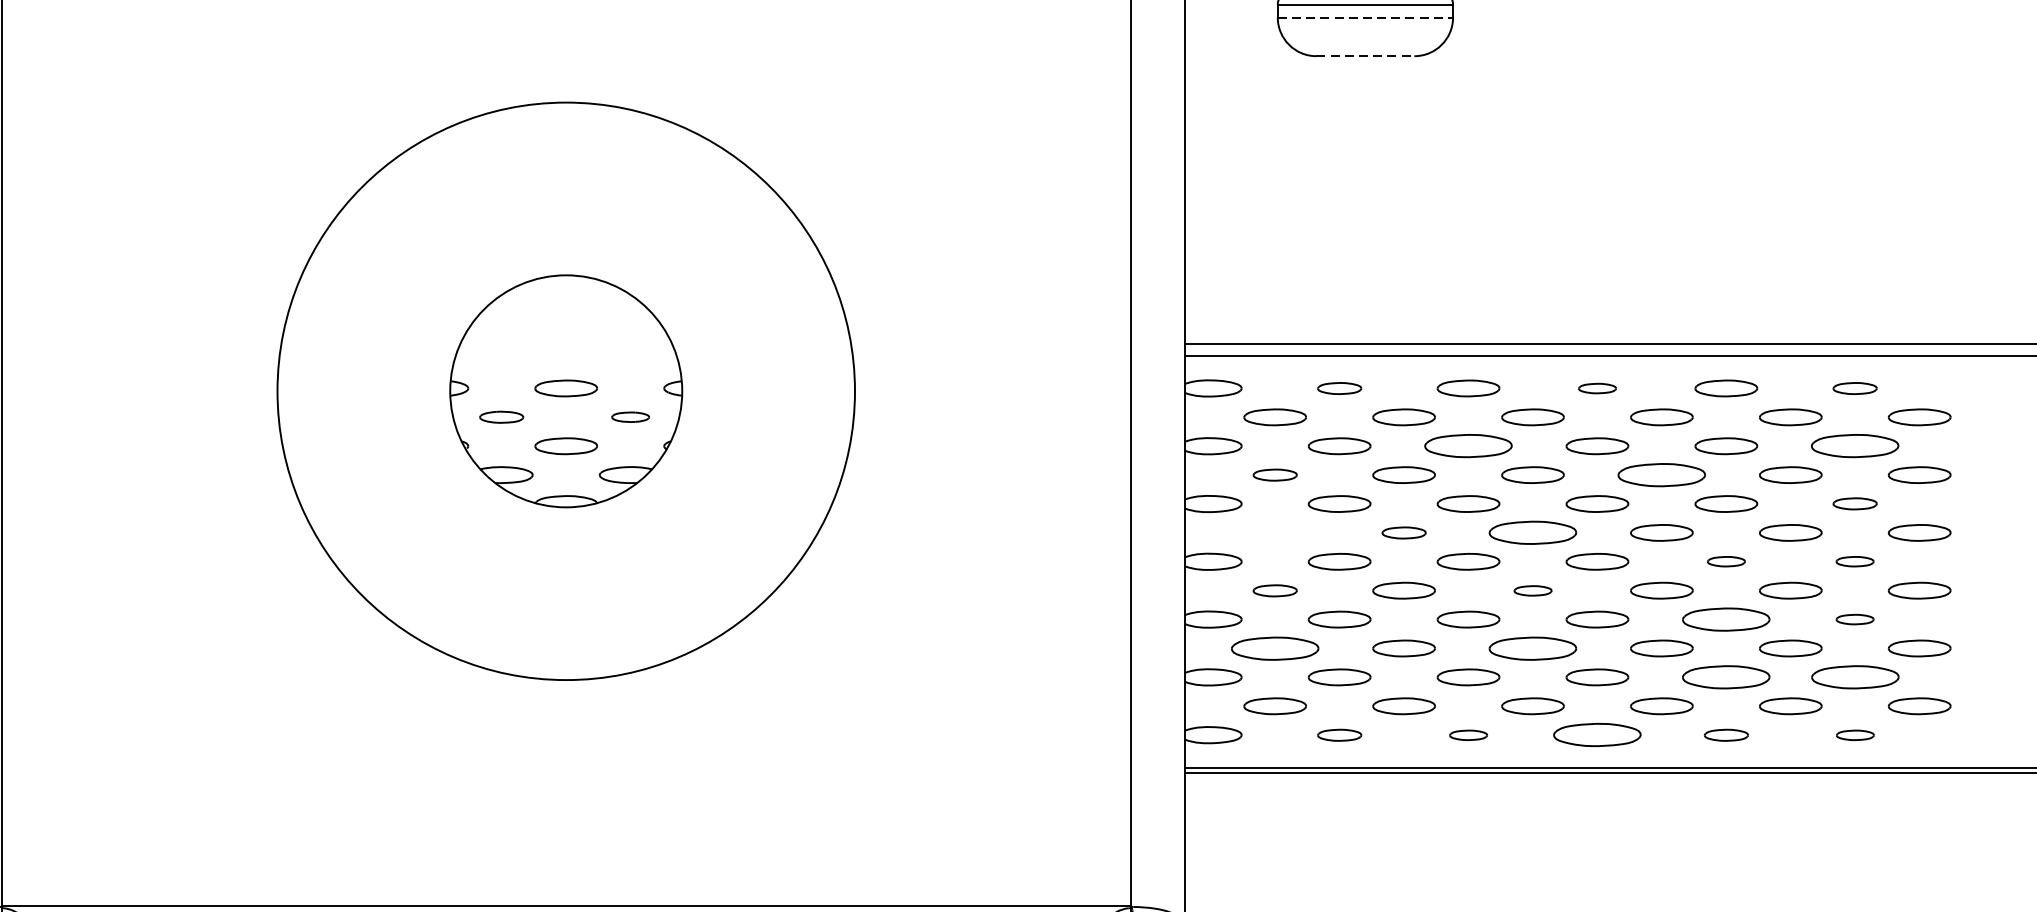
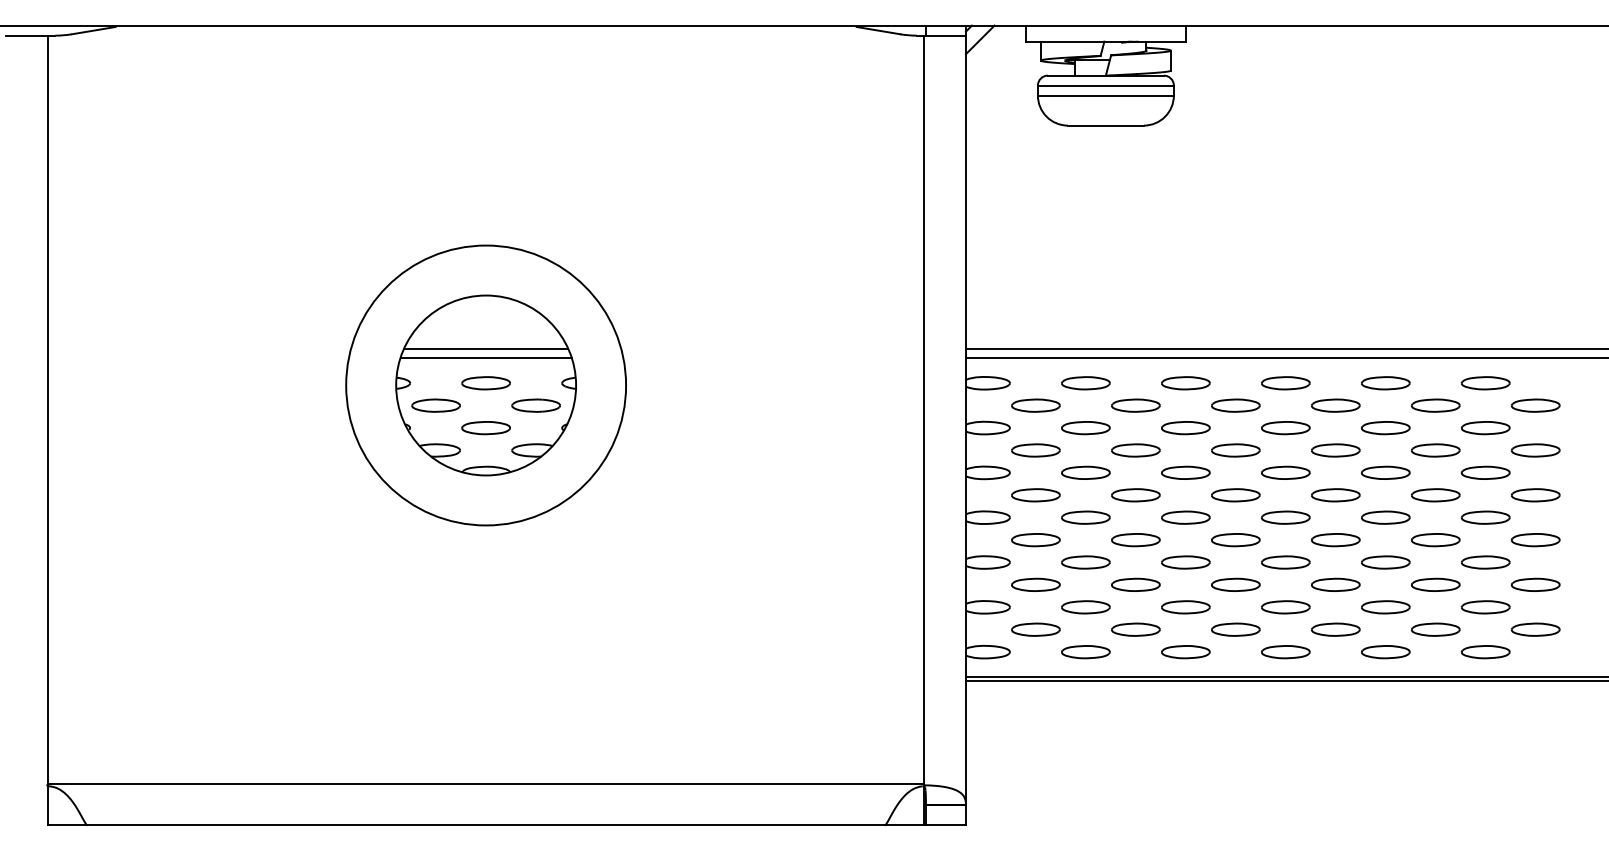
line: (1364, 17) -> (1105, 95), dashed -> solid
line: (1364, 56) -> (1105, 125), dashed -> solid
line: (566, 343) -> (486, 348), added
line: (565, 355) -> (485, 357), added
part: (1339, 388) -> (1085, 383), size x1.43
part: (1597, 388) -> (1285, 383), size x1.67
part: (1854, 388) -> (1485, 383), size x1.43
circle: (566, 391) -> (486, 385), size x0.62
part: (500, 417) -> (435, 405), size x1.43
part: (629, 417) -> (535, 405), size x1.67
part: (1468, 446) -> (1185, 428), size x0.71
part: (1854, 446) -> (1485, 428), size x0.71
part: (1274, 475) -> (1035, 450), size x1.43
part: (1661, 475) -> (1335, 450), size x0.71
part: (1854, 503) -> (1485, 472), size x1.43
part: (1274, 533) -> (1035, 495), added
part: (1403, 533) -> (1135, 495), size x1.43
part: (1532, 533) -> (1235, 495), size x0.71
part: (1725, 561) -> (1385, 517), size x1.67
part: (1854, 561) -> (1485, 517), size x1.67
part: (1274, 591) -> (1035, 540), size x1.43
part: (1532, 591) -> (1235, 540), size x1.67
part: (1725, 619) -> (1385, 562), size x0.71
part: (1854, 619) -> (1485, 562), size x1.67
part: (1274, 647) -> (1035, 584), size x0.71
part: (1532, 647) -> (1235, 584), size x0.71
part: (1725, 677) -> (1385, 607), size x0.71
part: (1854, 677) -> (1485, 607), size x0.71
part: (1339, 735) -> (1085, 652), size x1.43
part: (1468, 735) -> (1185, 652), size x1.67
part: (1597, 735) -> (1285, 652), size x0.71
part: (1725, 735) -> (1385, 652), size x1.43
part: (1854, 735) -> (1485, 652), size x1.67

